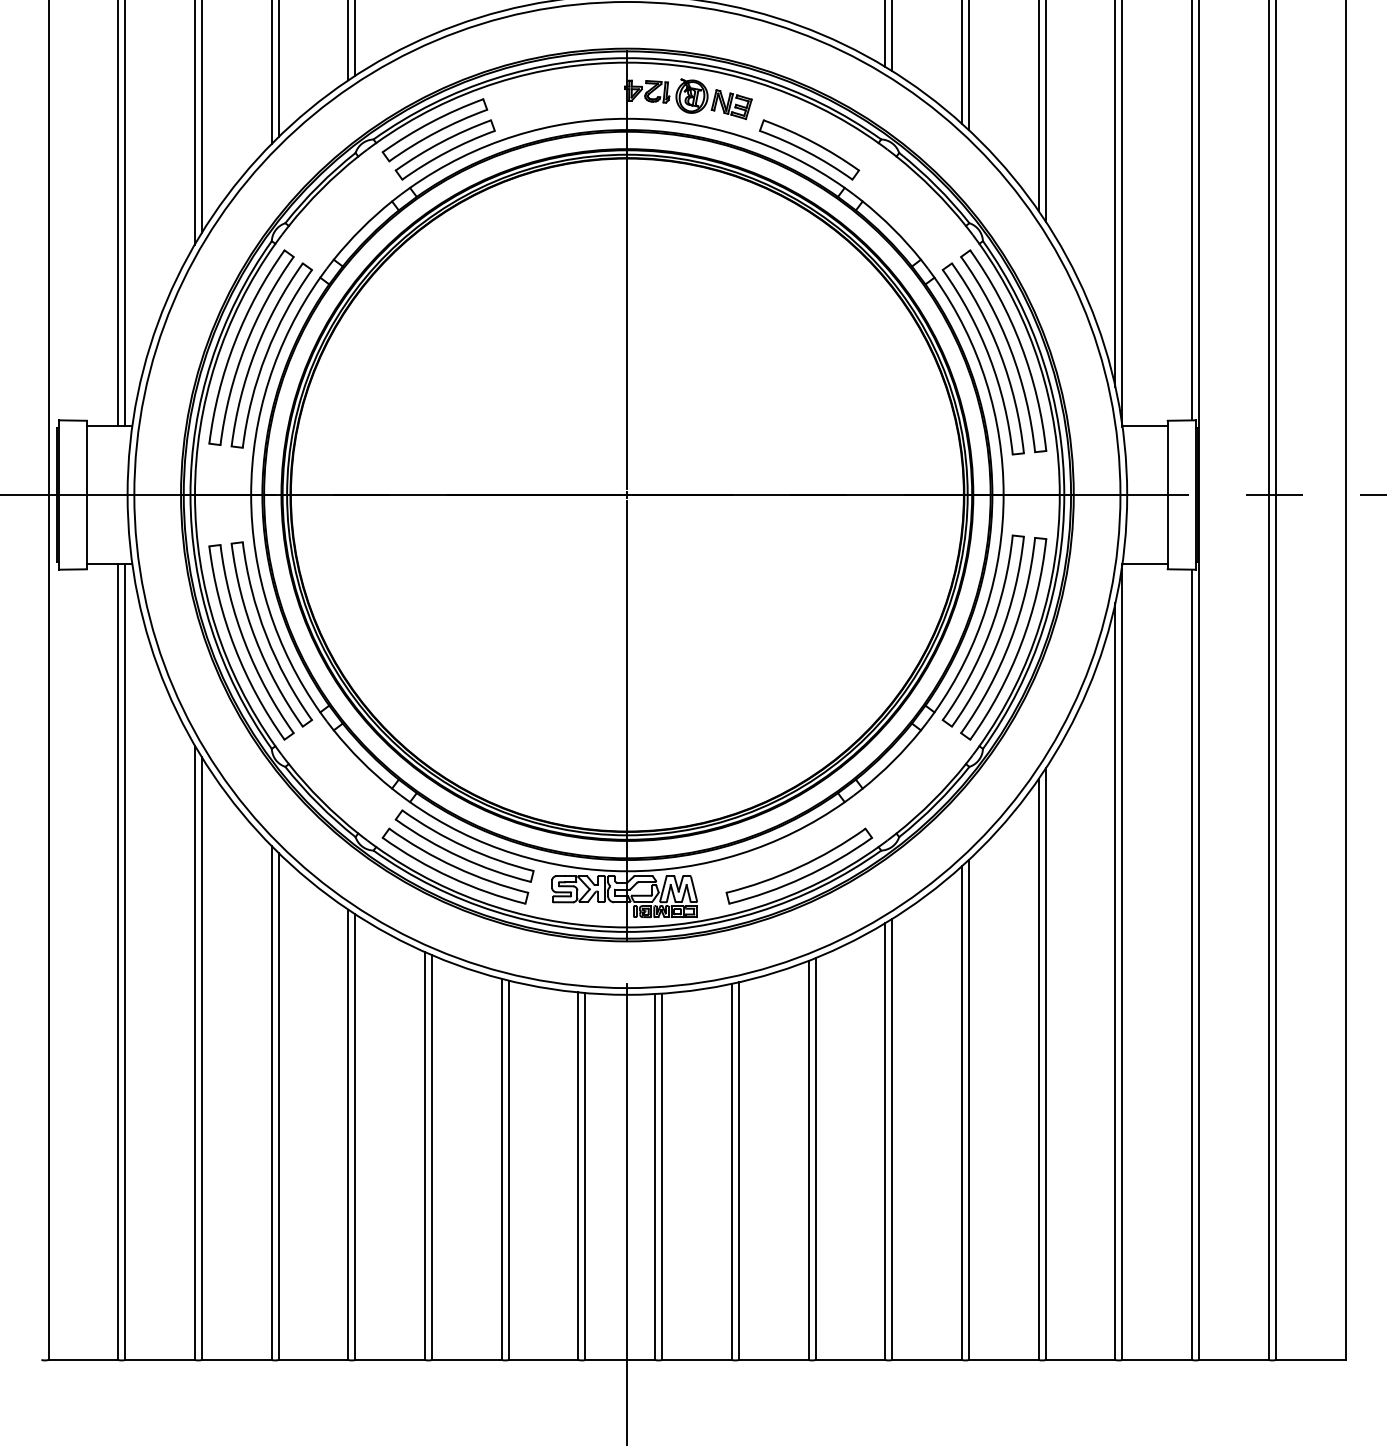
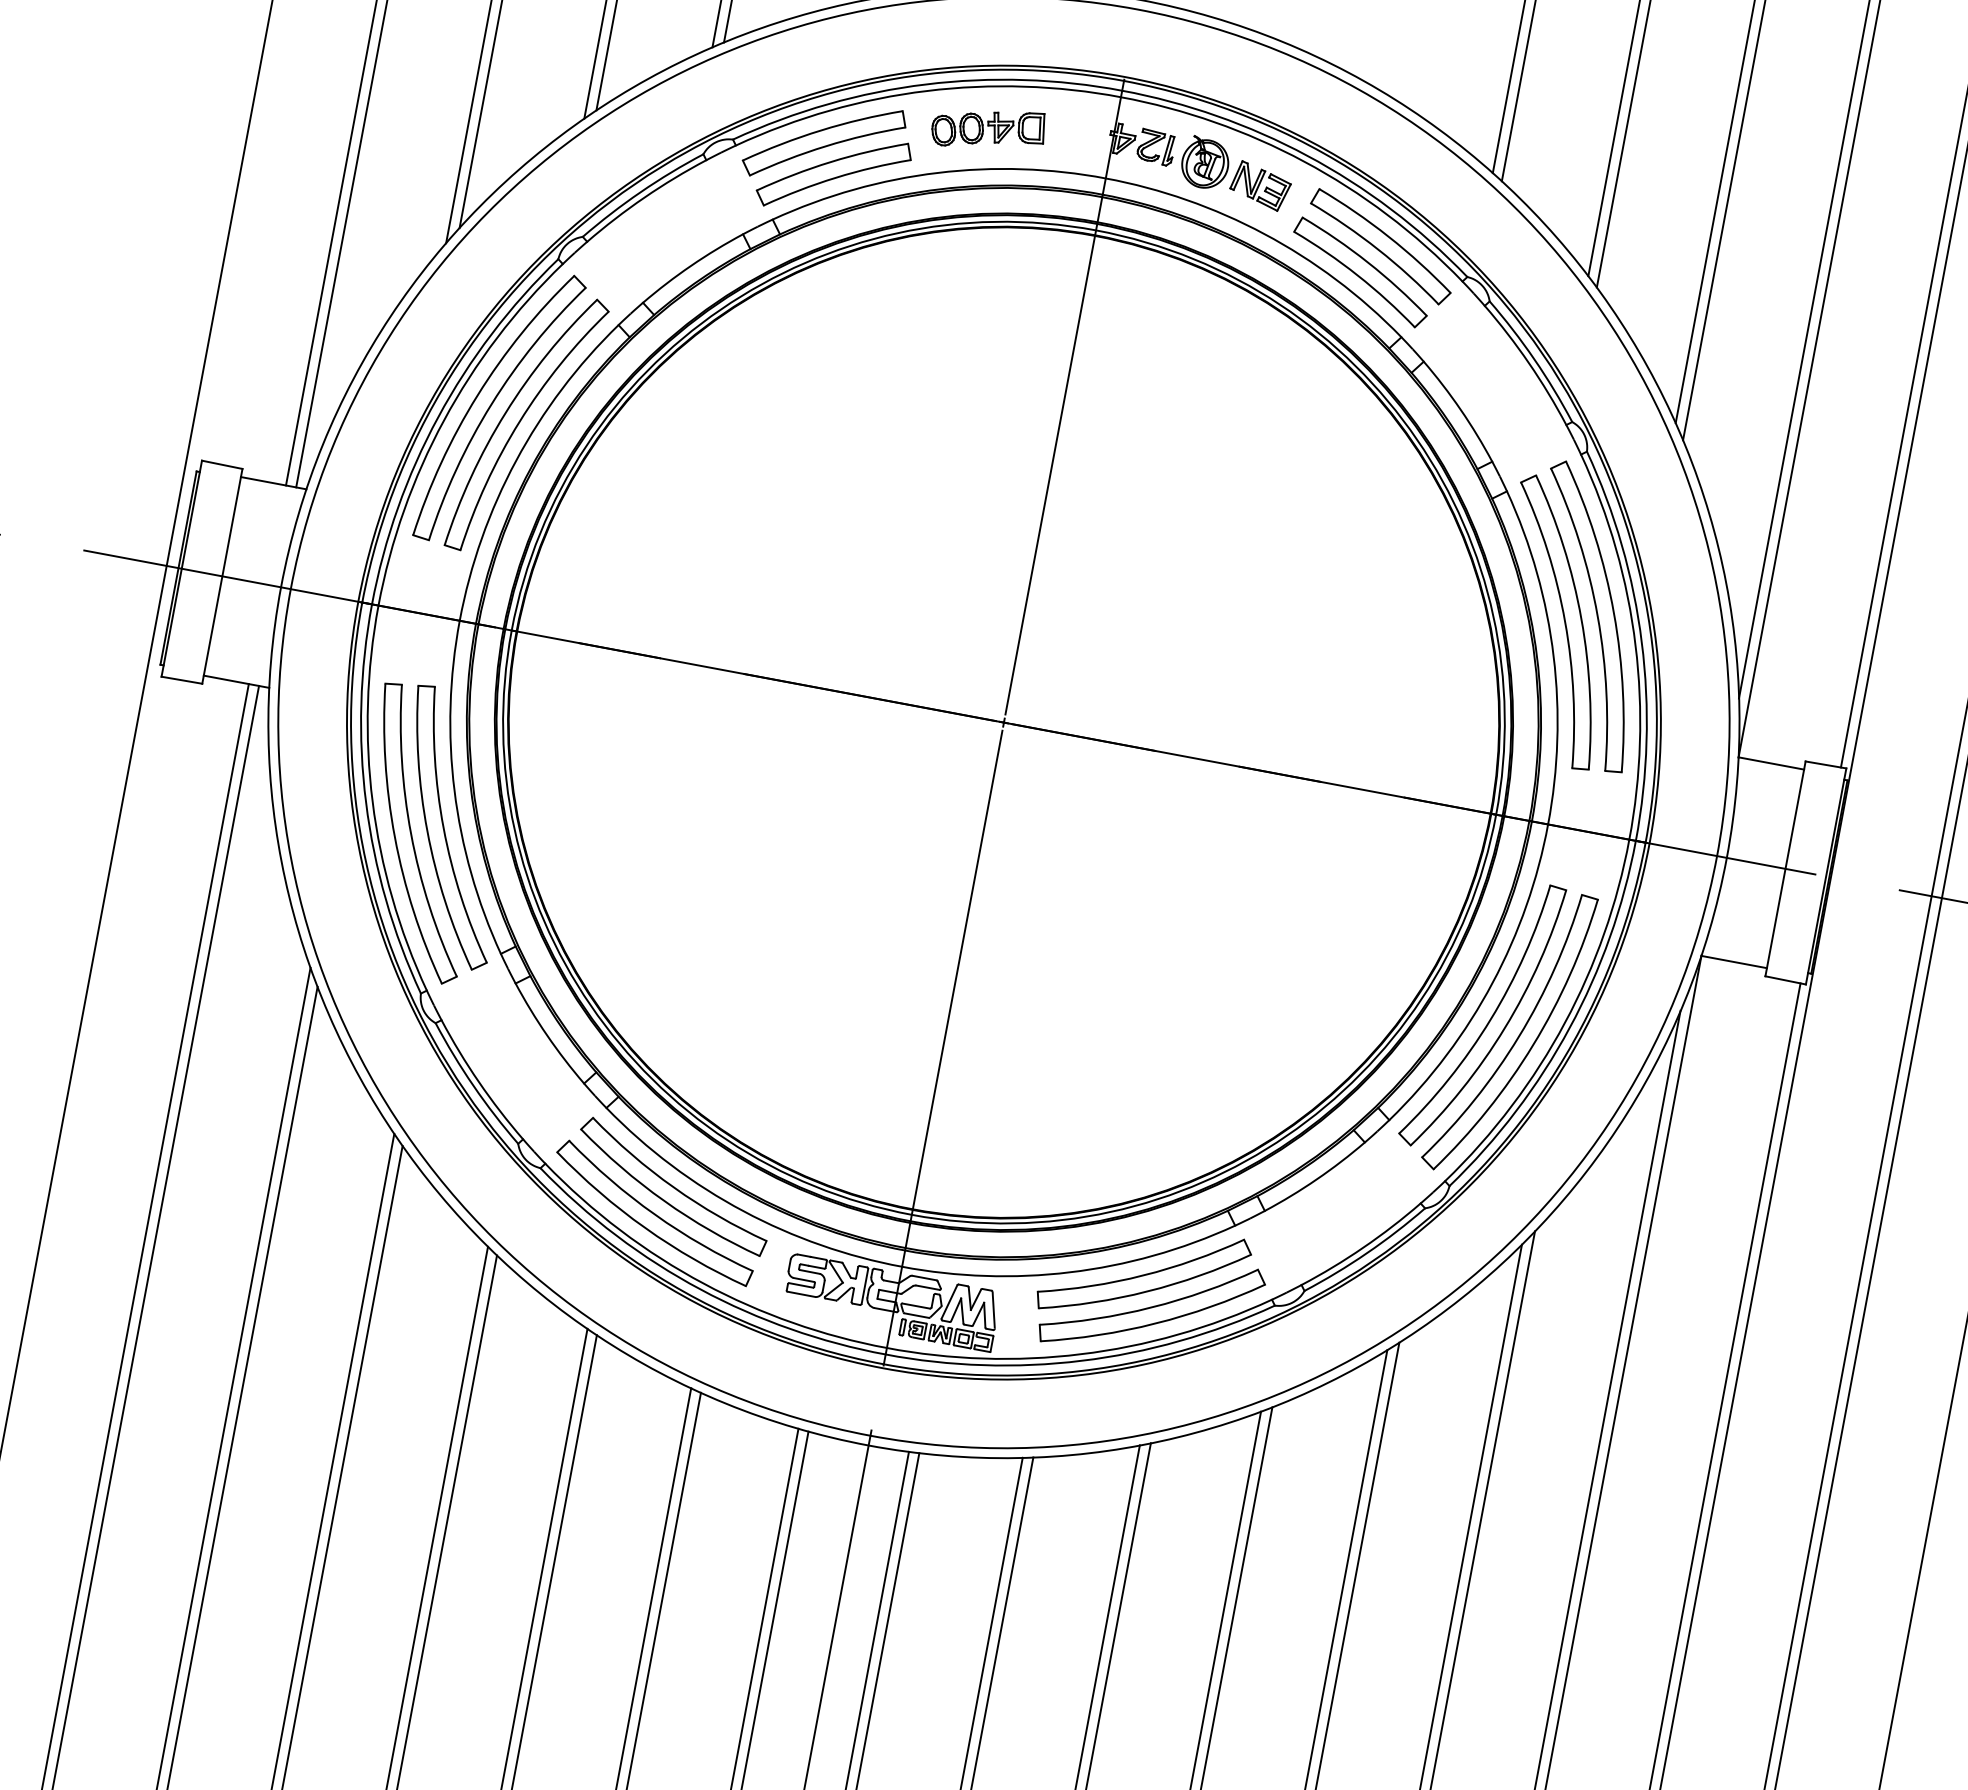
part: (543, 100) -> (989, 129), added
part: (819, 130) -> (1380, 247), added
part: (790, 845) -> (1144, 1273), added

